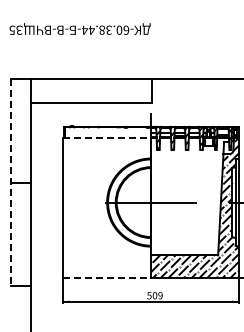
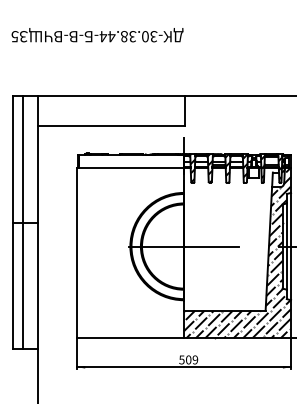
text: (126, 29) -> (153, 35), -60.38.44- -> -30.38.44-
line: (107, 138) -> (130, 168), dashed -> solid
line: (10, 182) -> (12, 222), dashed -> solid
line: (19, 182) -> (23, 222), added
line: (107, 277) -> (130, 337), dashed -> solid

